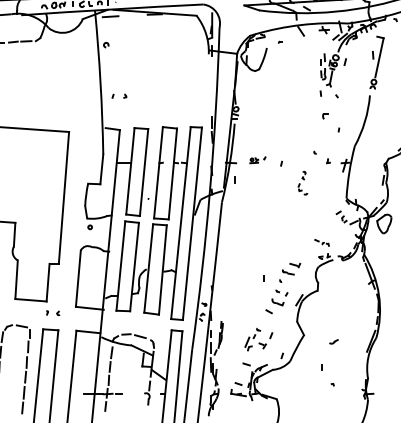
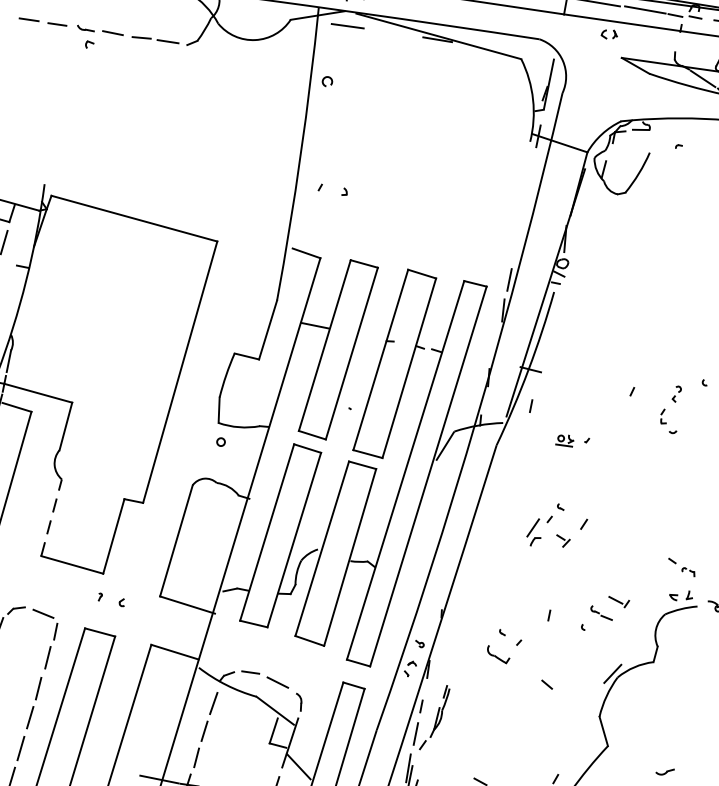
part: (257, 160) -> (571, 441), moved
part: (302, 182) -> (670, 407), moved
line: (16, 279) -> (51, 517), solid -> dashed
part: (279, 297) -> (503, 646), moved
part: (258, 339) -> (556, 526), moved

